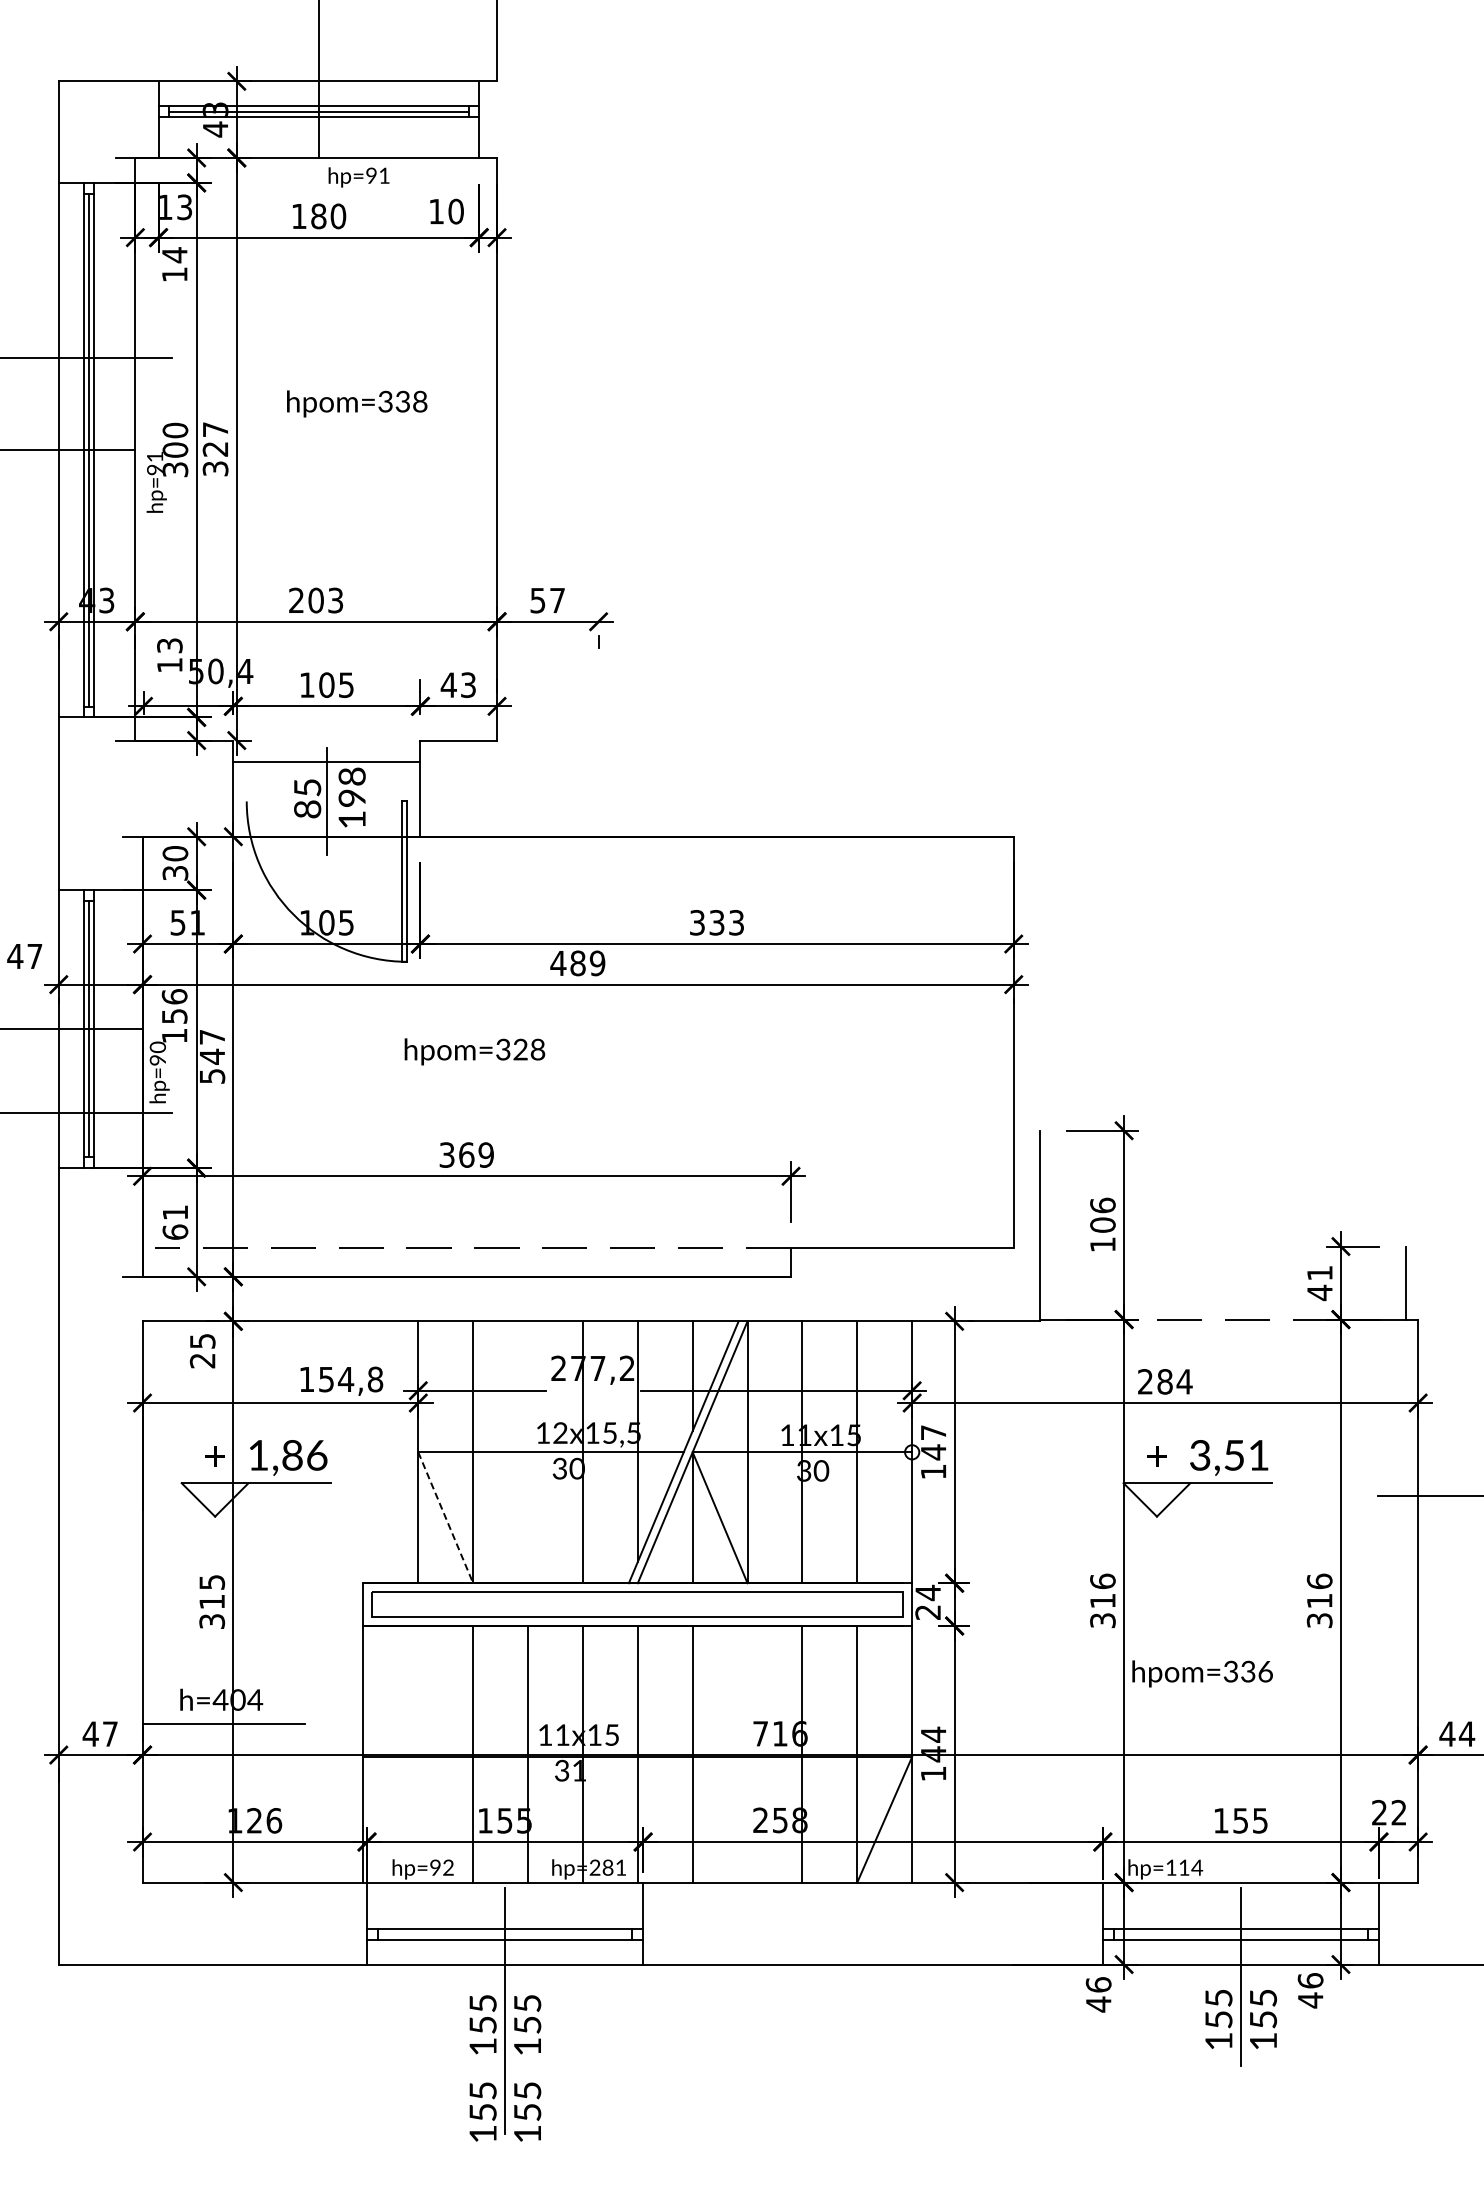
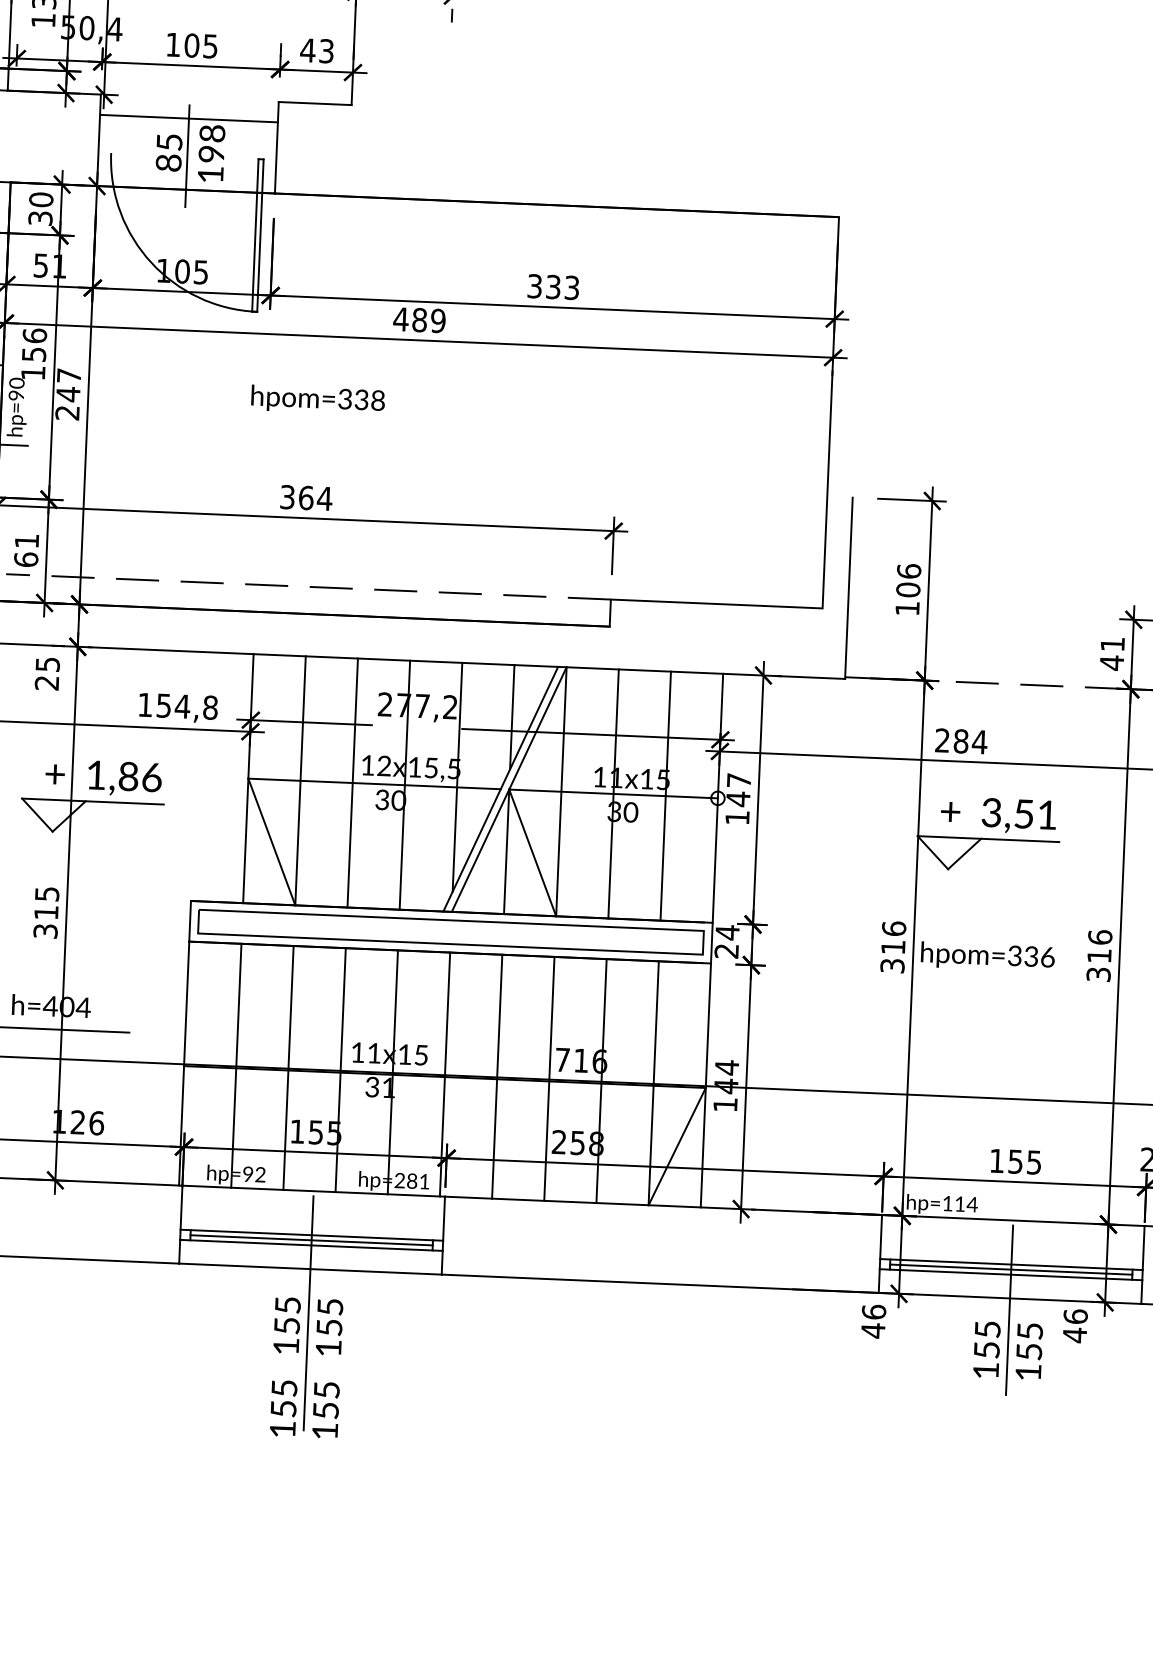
text: (520, 1051) -> (361, 401), hpom=328 -> hpom=338
text: (212, 1076) -> (67, 413), 547 -> 247
text: (486, 1154) -> (325, 498), 369 -> 364
line: (528, 1452) -> (353, 783), added
line: (445, 1517) -> (271, 841), dashed -> solid
text: (1202, 1673) -> (987, 956), moved
line: (418, 1754) -> (236, 1065), added
line: (747, 1754) -> (549, 1079), added
line: (504, 1934) -> (311, 1240), added
line: (1240, 1934) -> (1010, 1269), added

